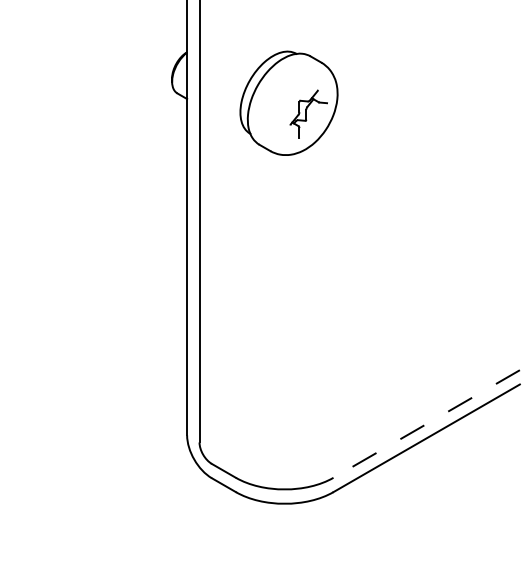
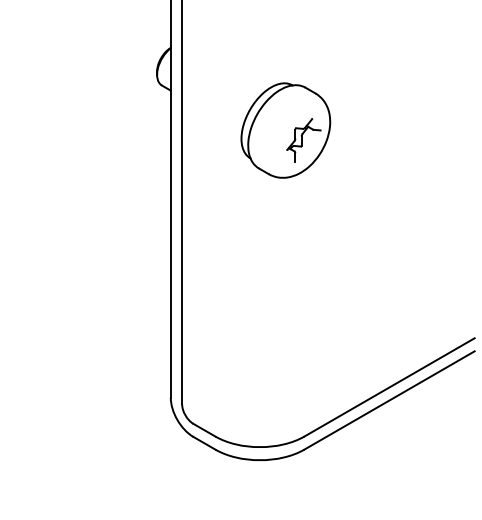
part: (288, 103) -> (285, 130), moved
line: (426, 424) -> (389, 387), dashed -> solid

